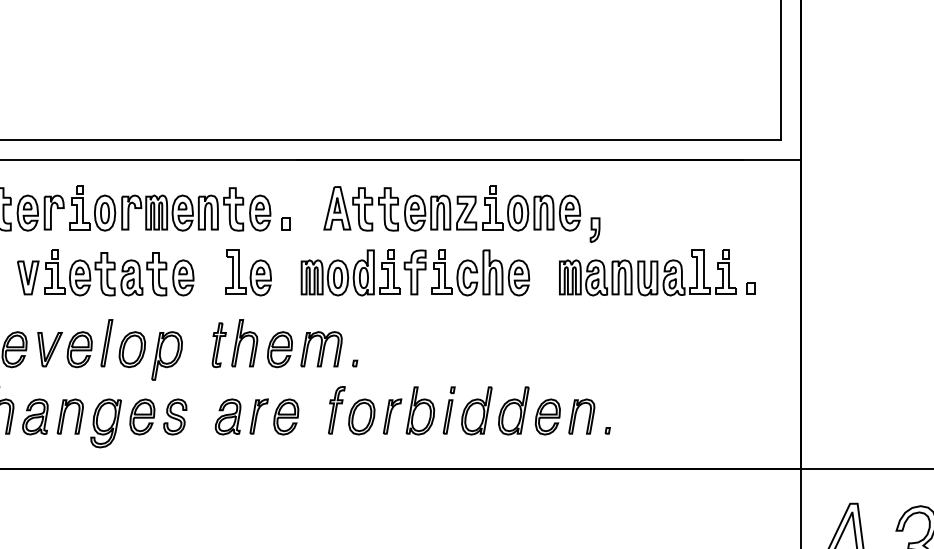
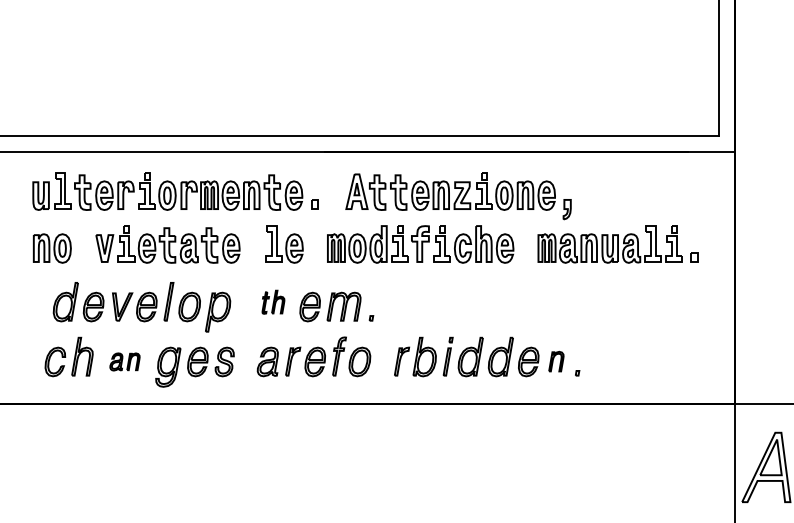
part: (235, 344) -> (273, 302), size x0.6
part: (351, 410) -> (351, 356), moved
part: (52, 416) -> (124, 361), size x0.6
part: (581, 416) -> (556, 361), size x0.7

